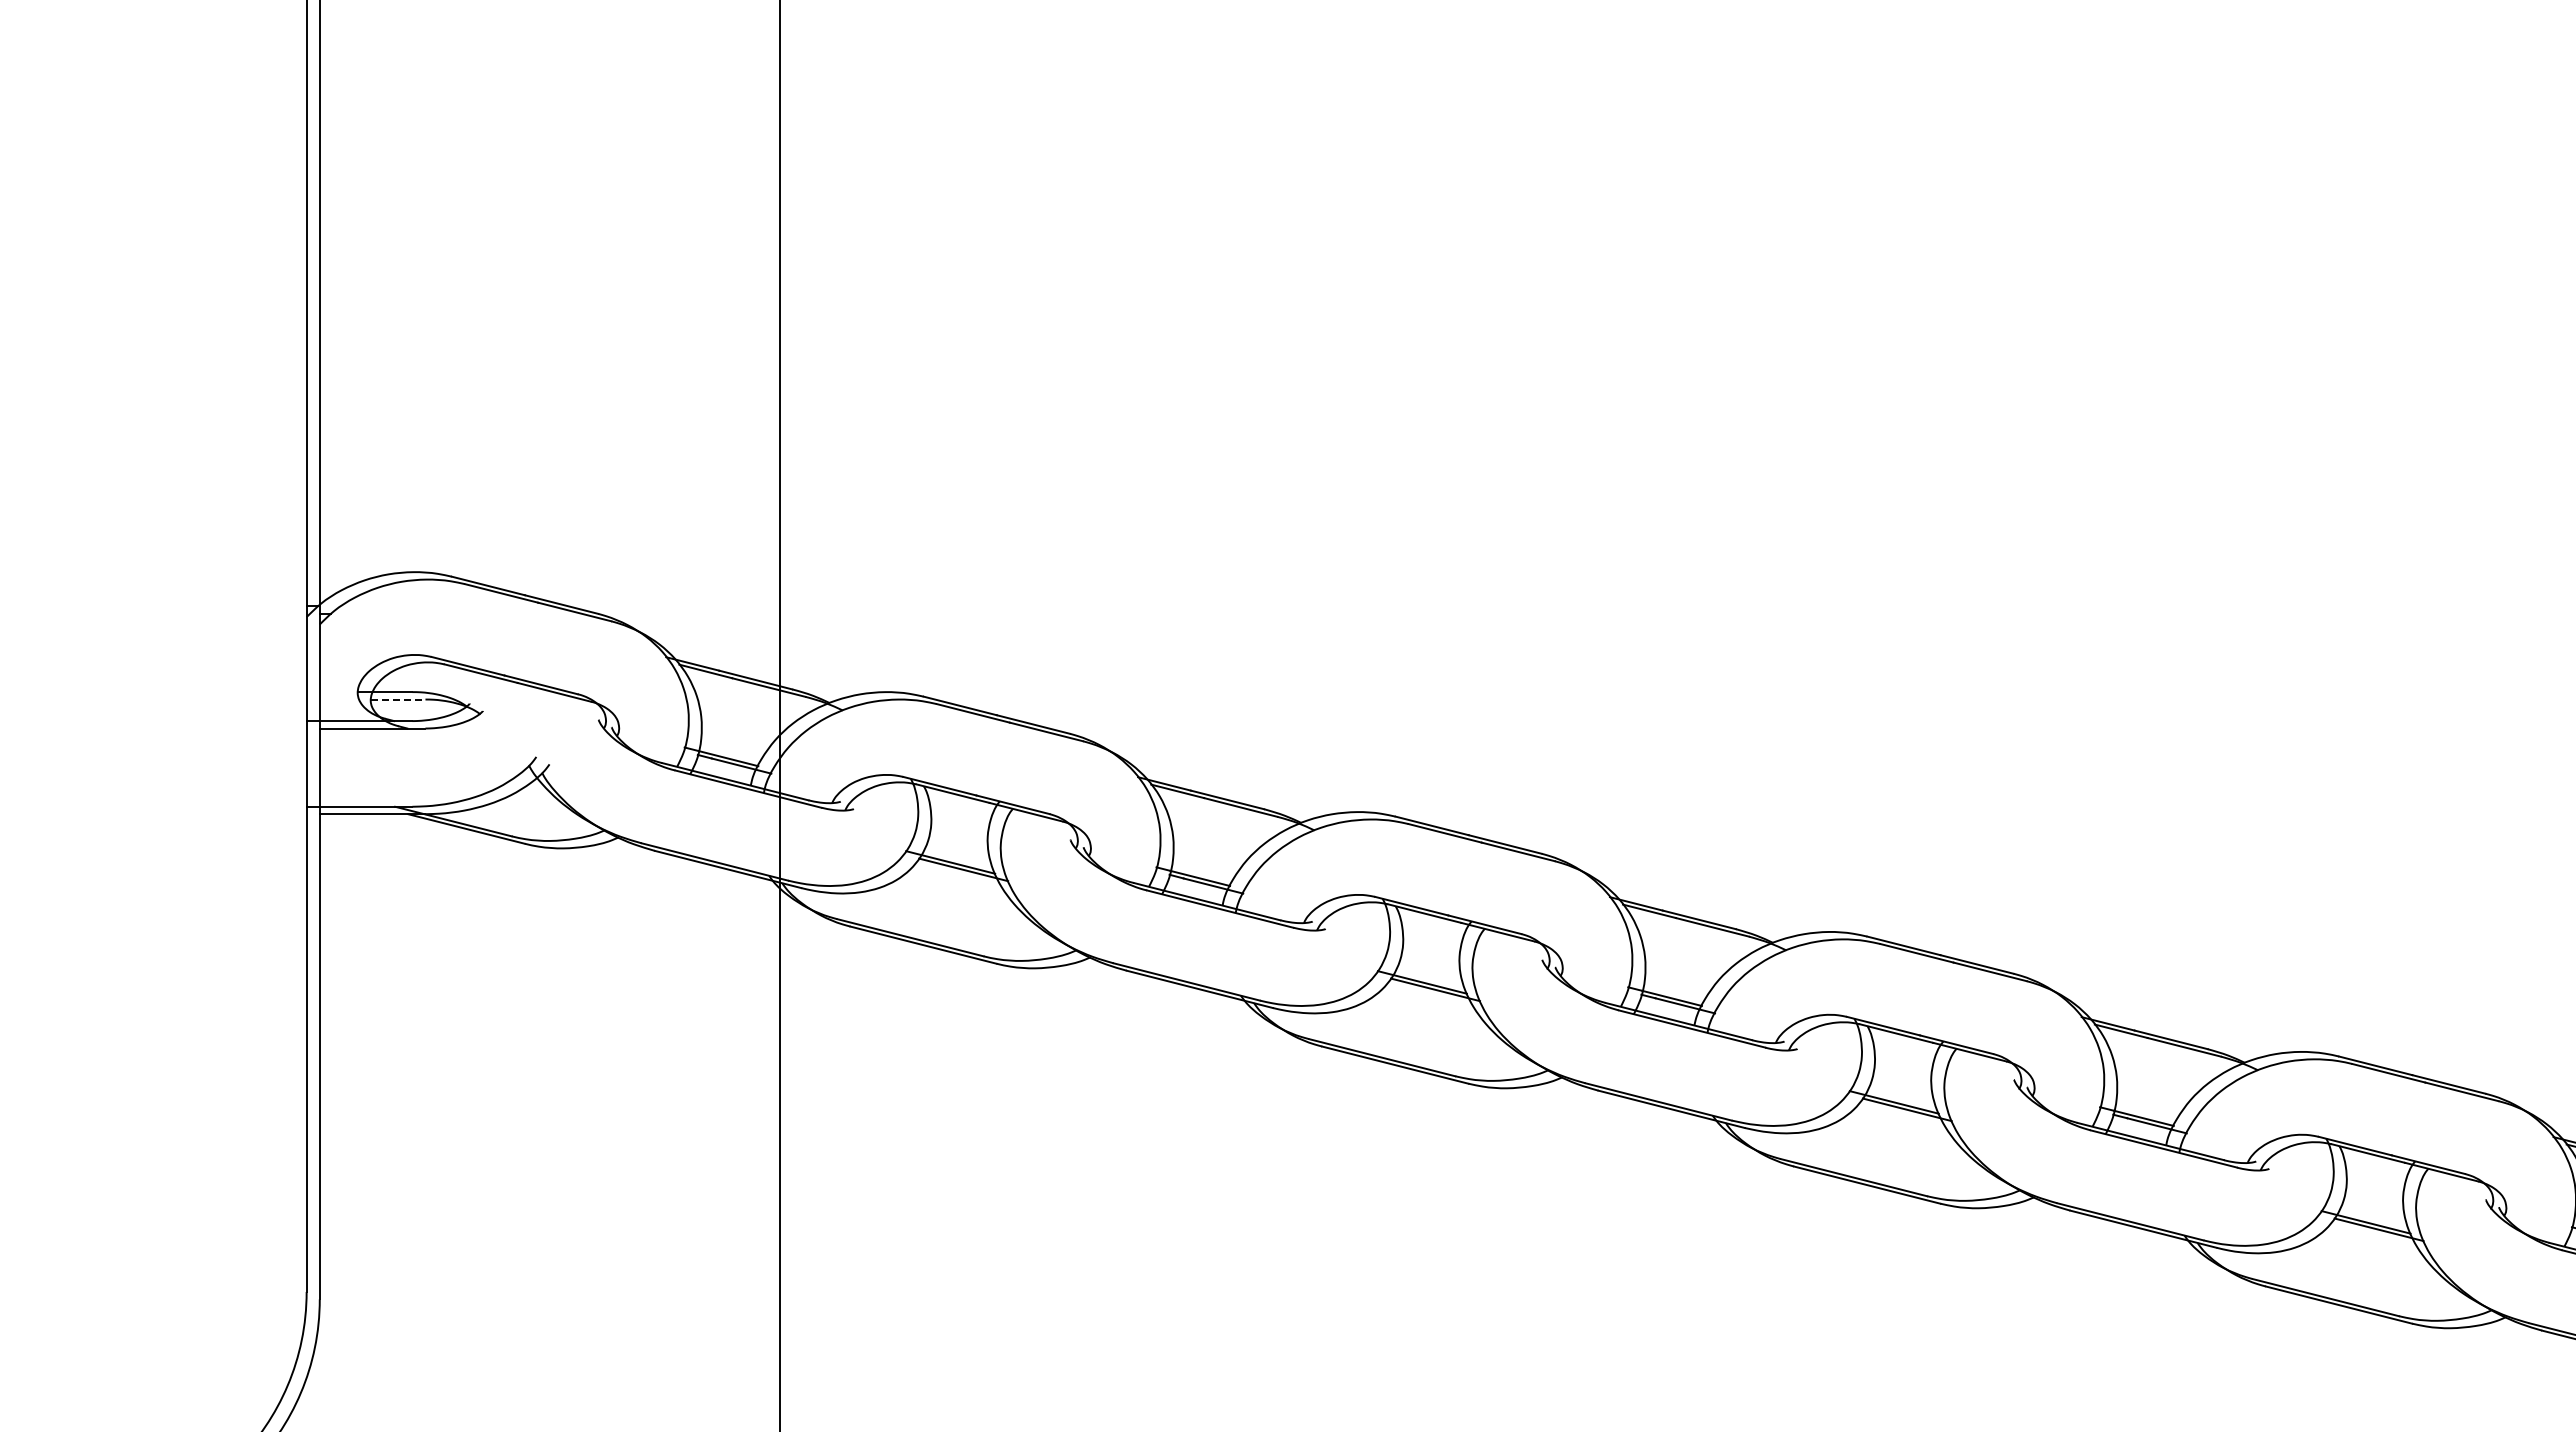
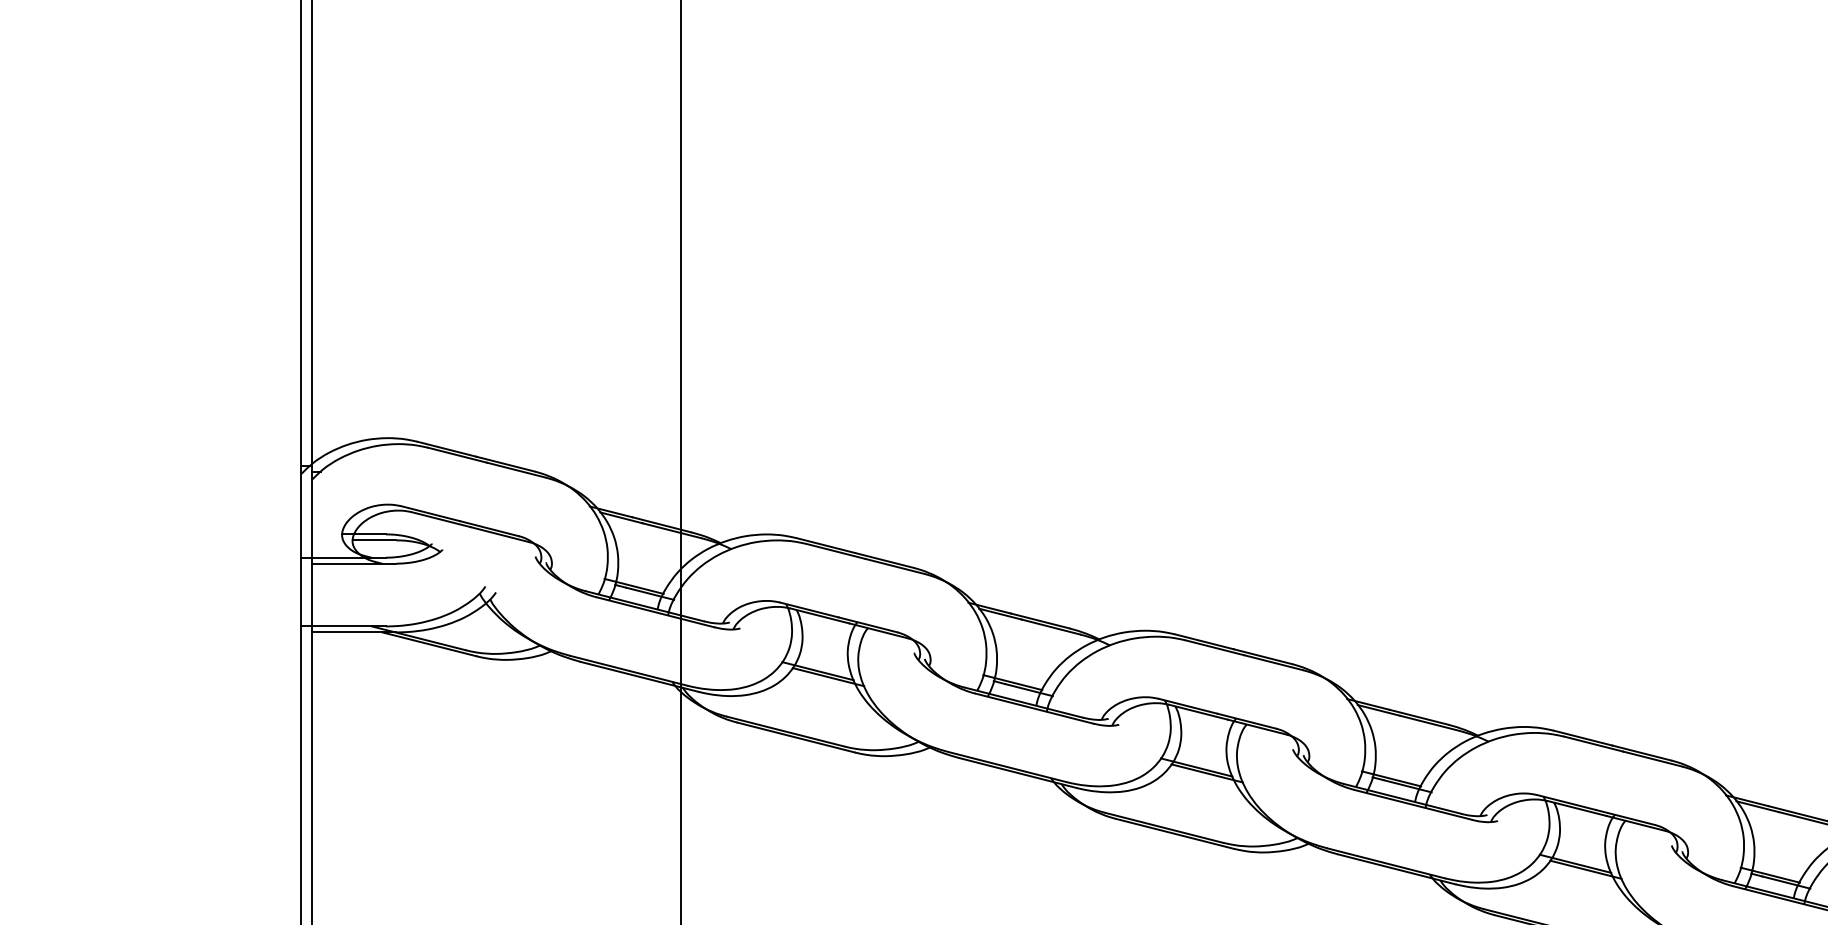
line: (398, 699) -> (374, 540), dashed -> solid

